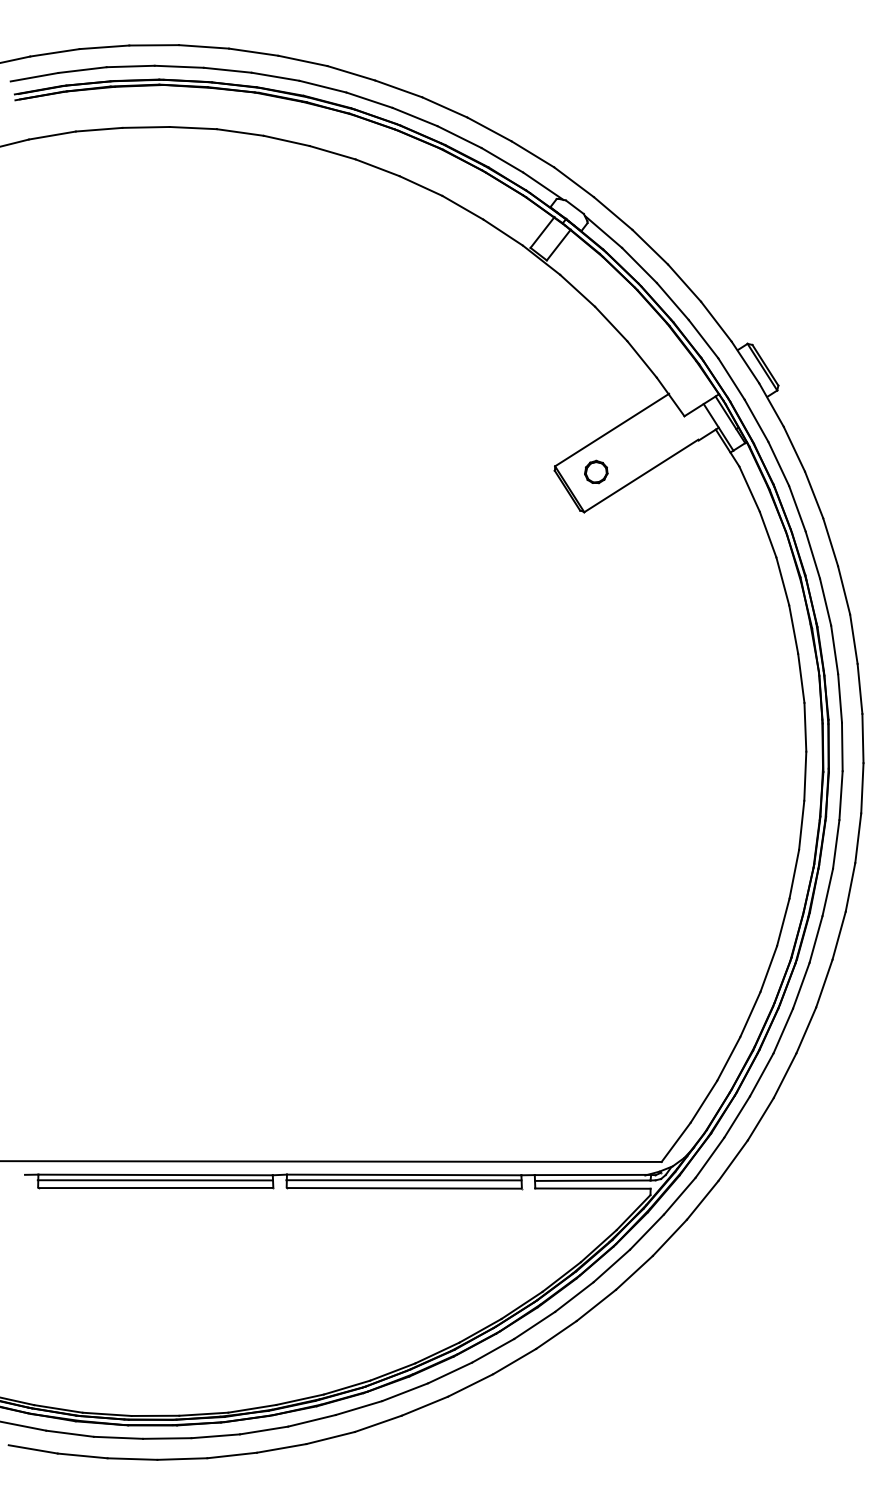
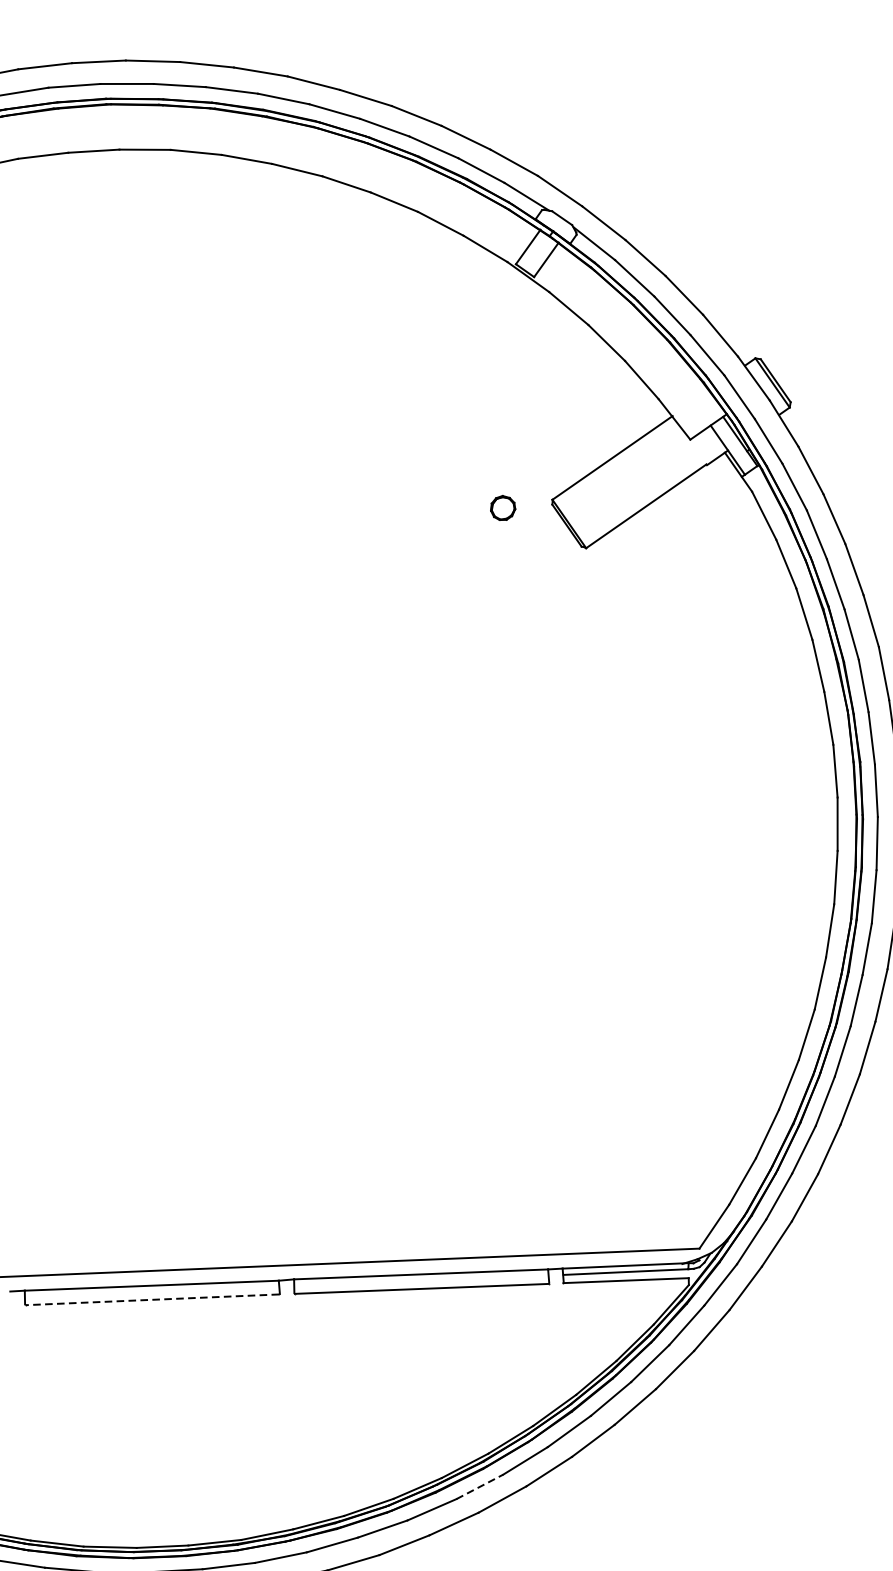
part: (596, 471) -> (503, 507), moved
line: (154, 1180) -> (150, 1291), removed
line: (403, 1180) -> (420, 1280), removed
line: (155, 1188) -> (152, 1300), solid -> dashed
line: (450, 1372) -> (480, 1486), solid -> dashed

